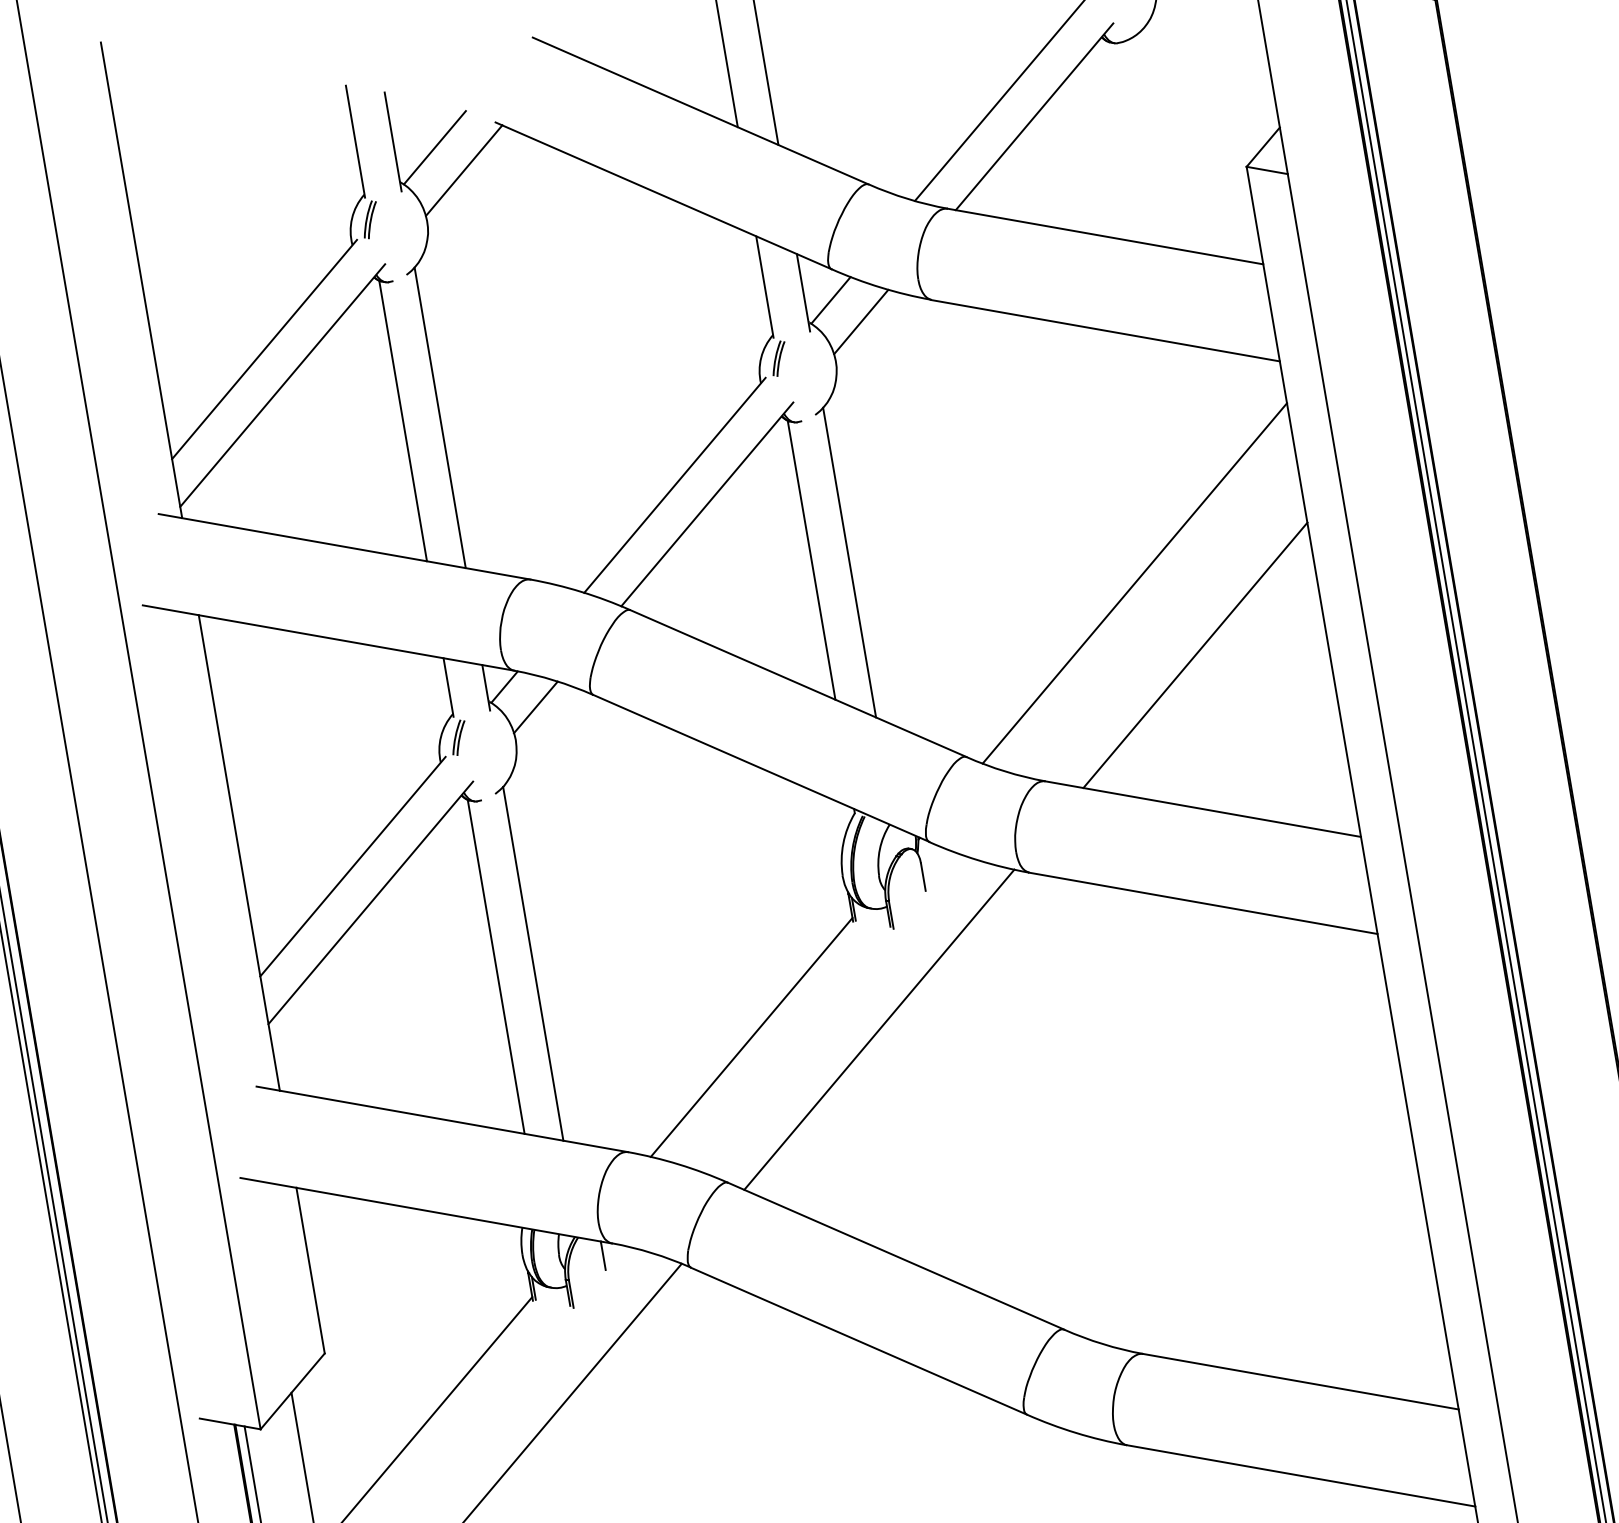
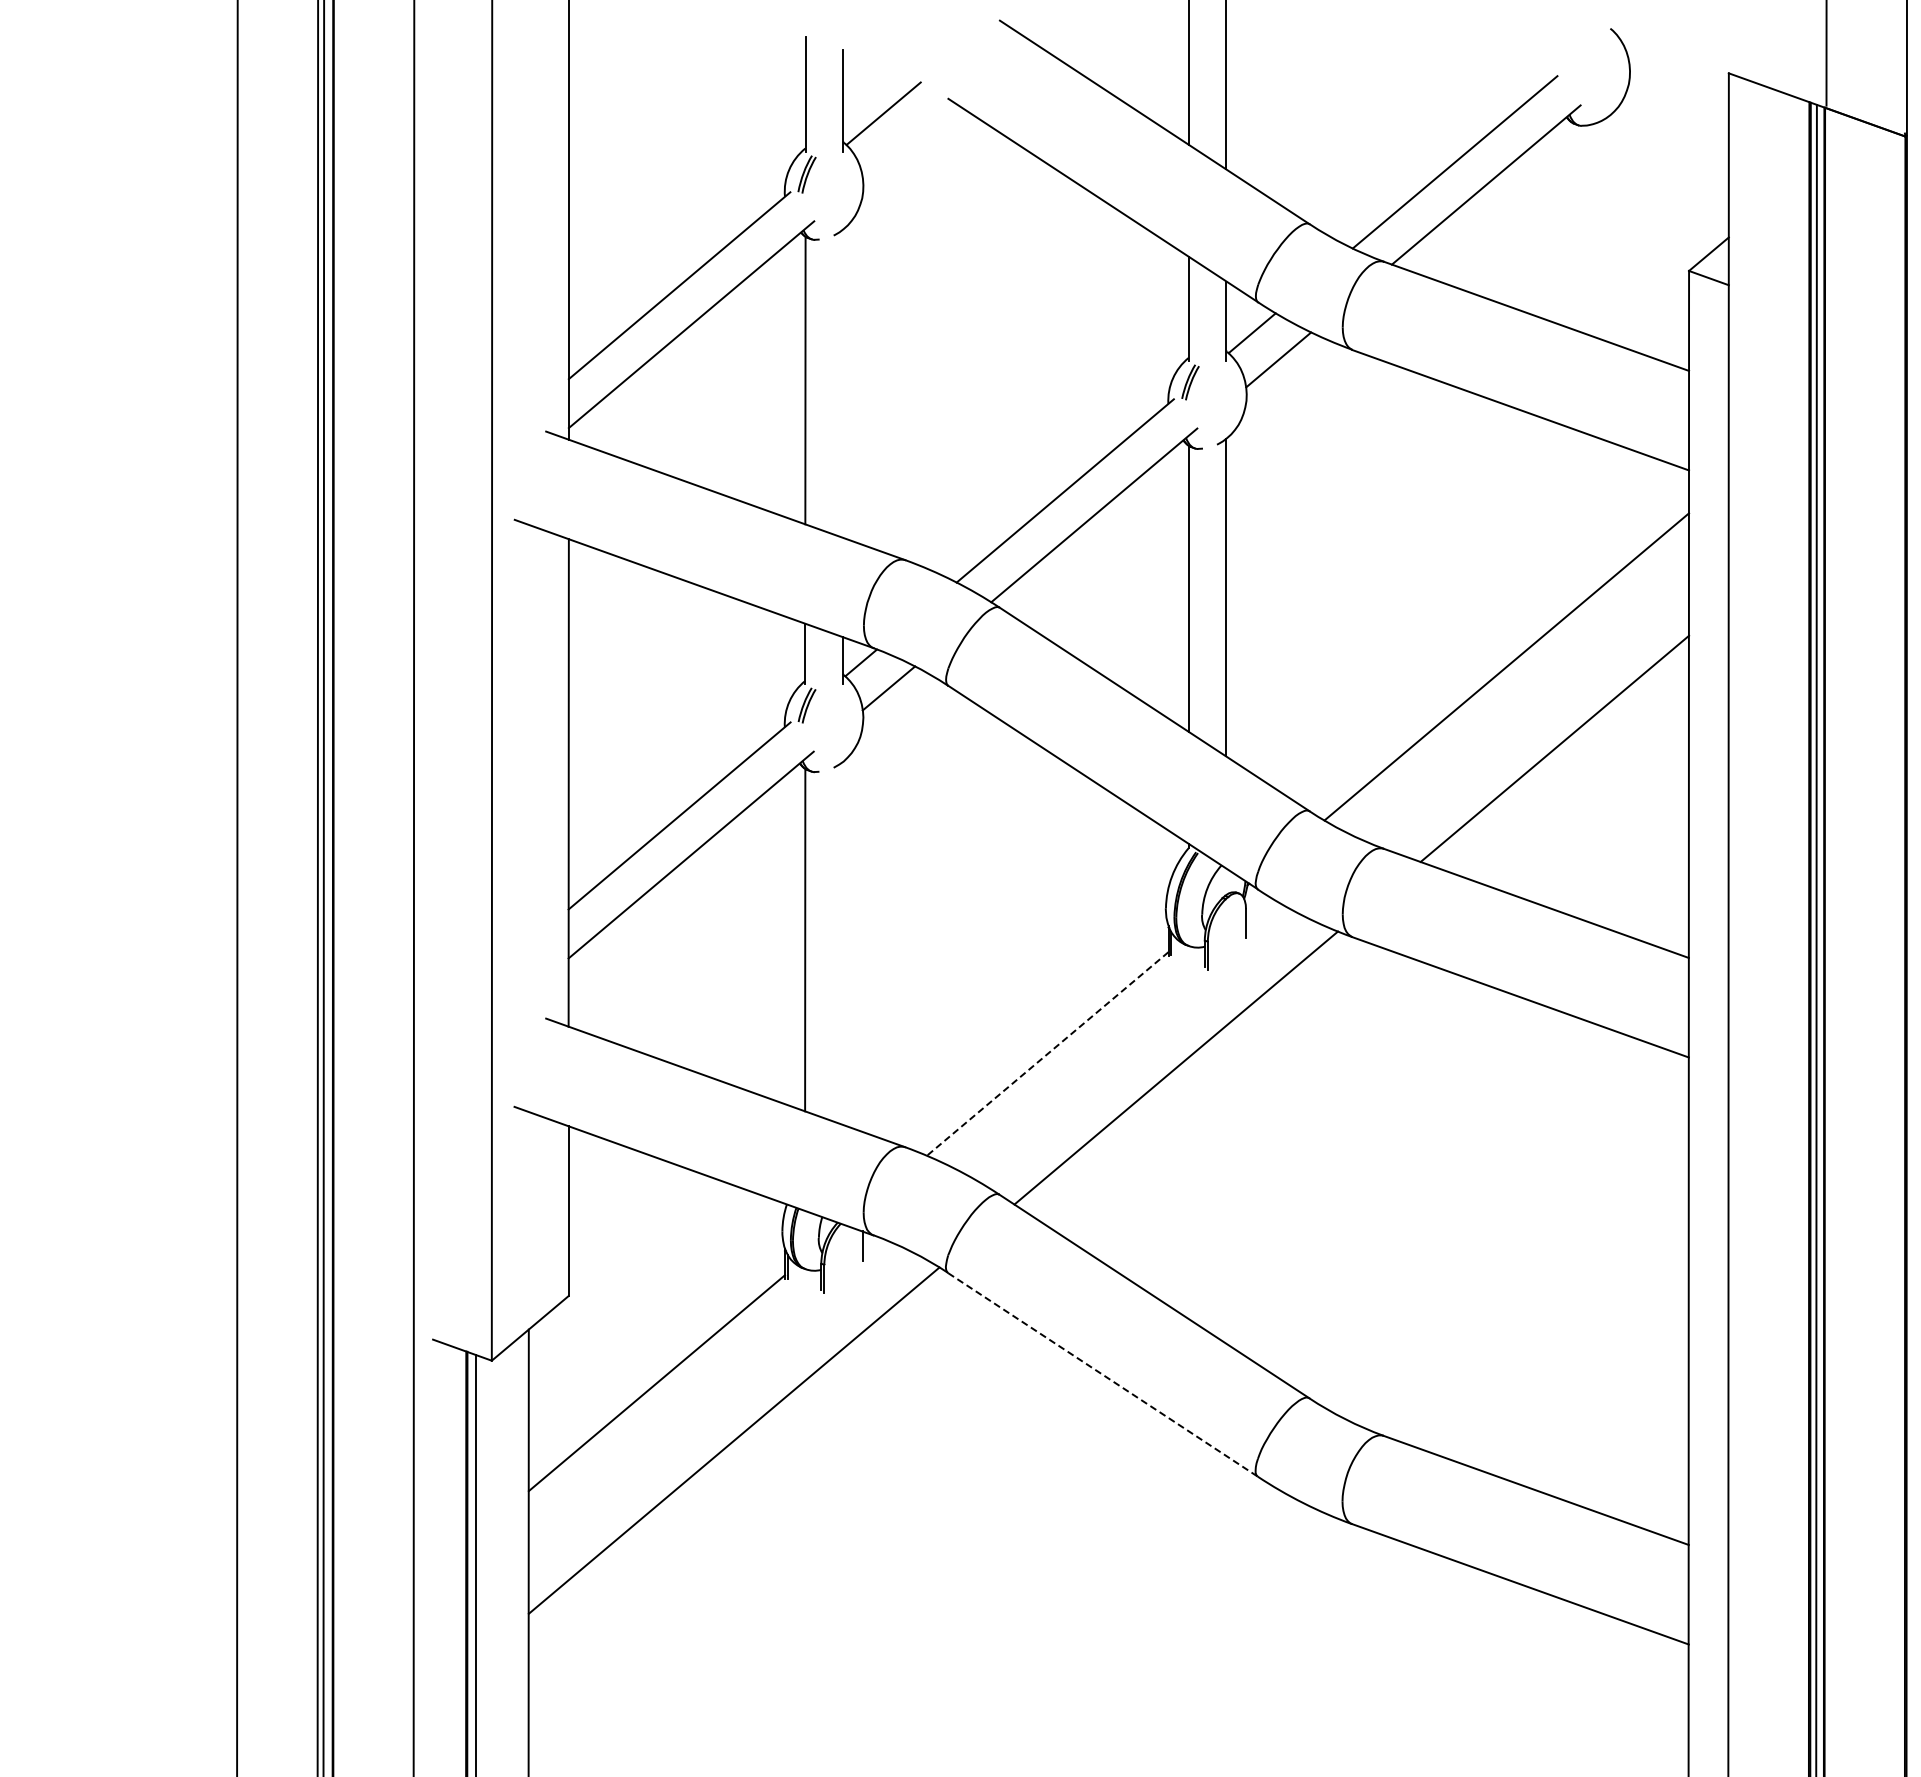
line: (463, 170) -> (908, 141), removed
line: (439, 417) -> (842, 383), removed
line: (532, 962) -> (842, 942), removed
line: (751, 1038) -> (1047, 1054), solid -> dashed
line: (859, 1341) -> (1103, 1375), solid -> dashed

